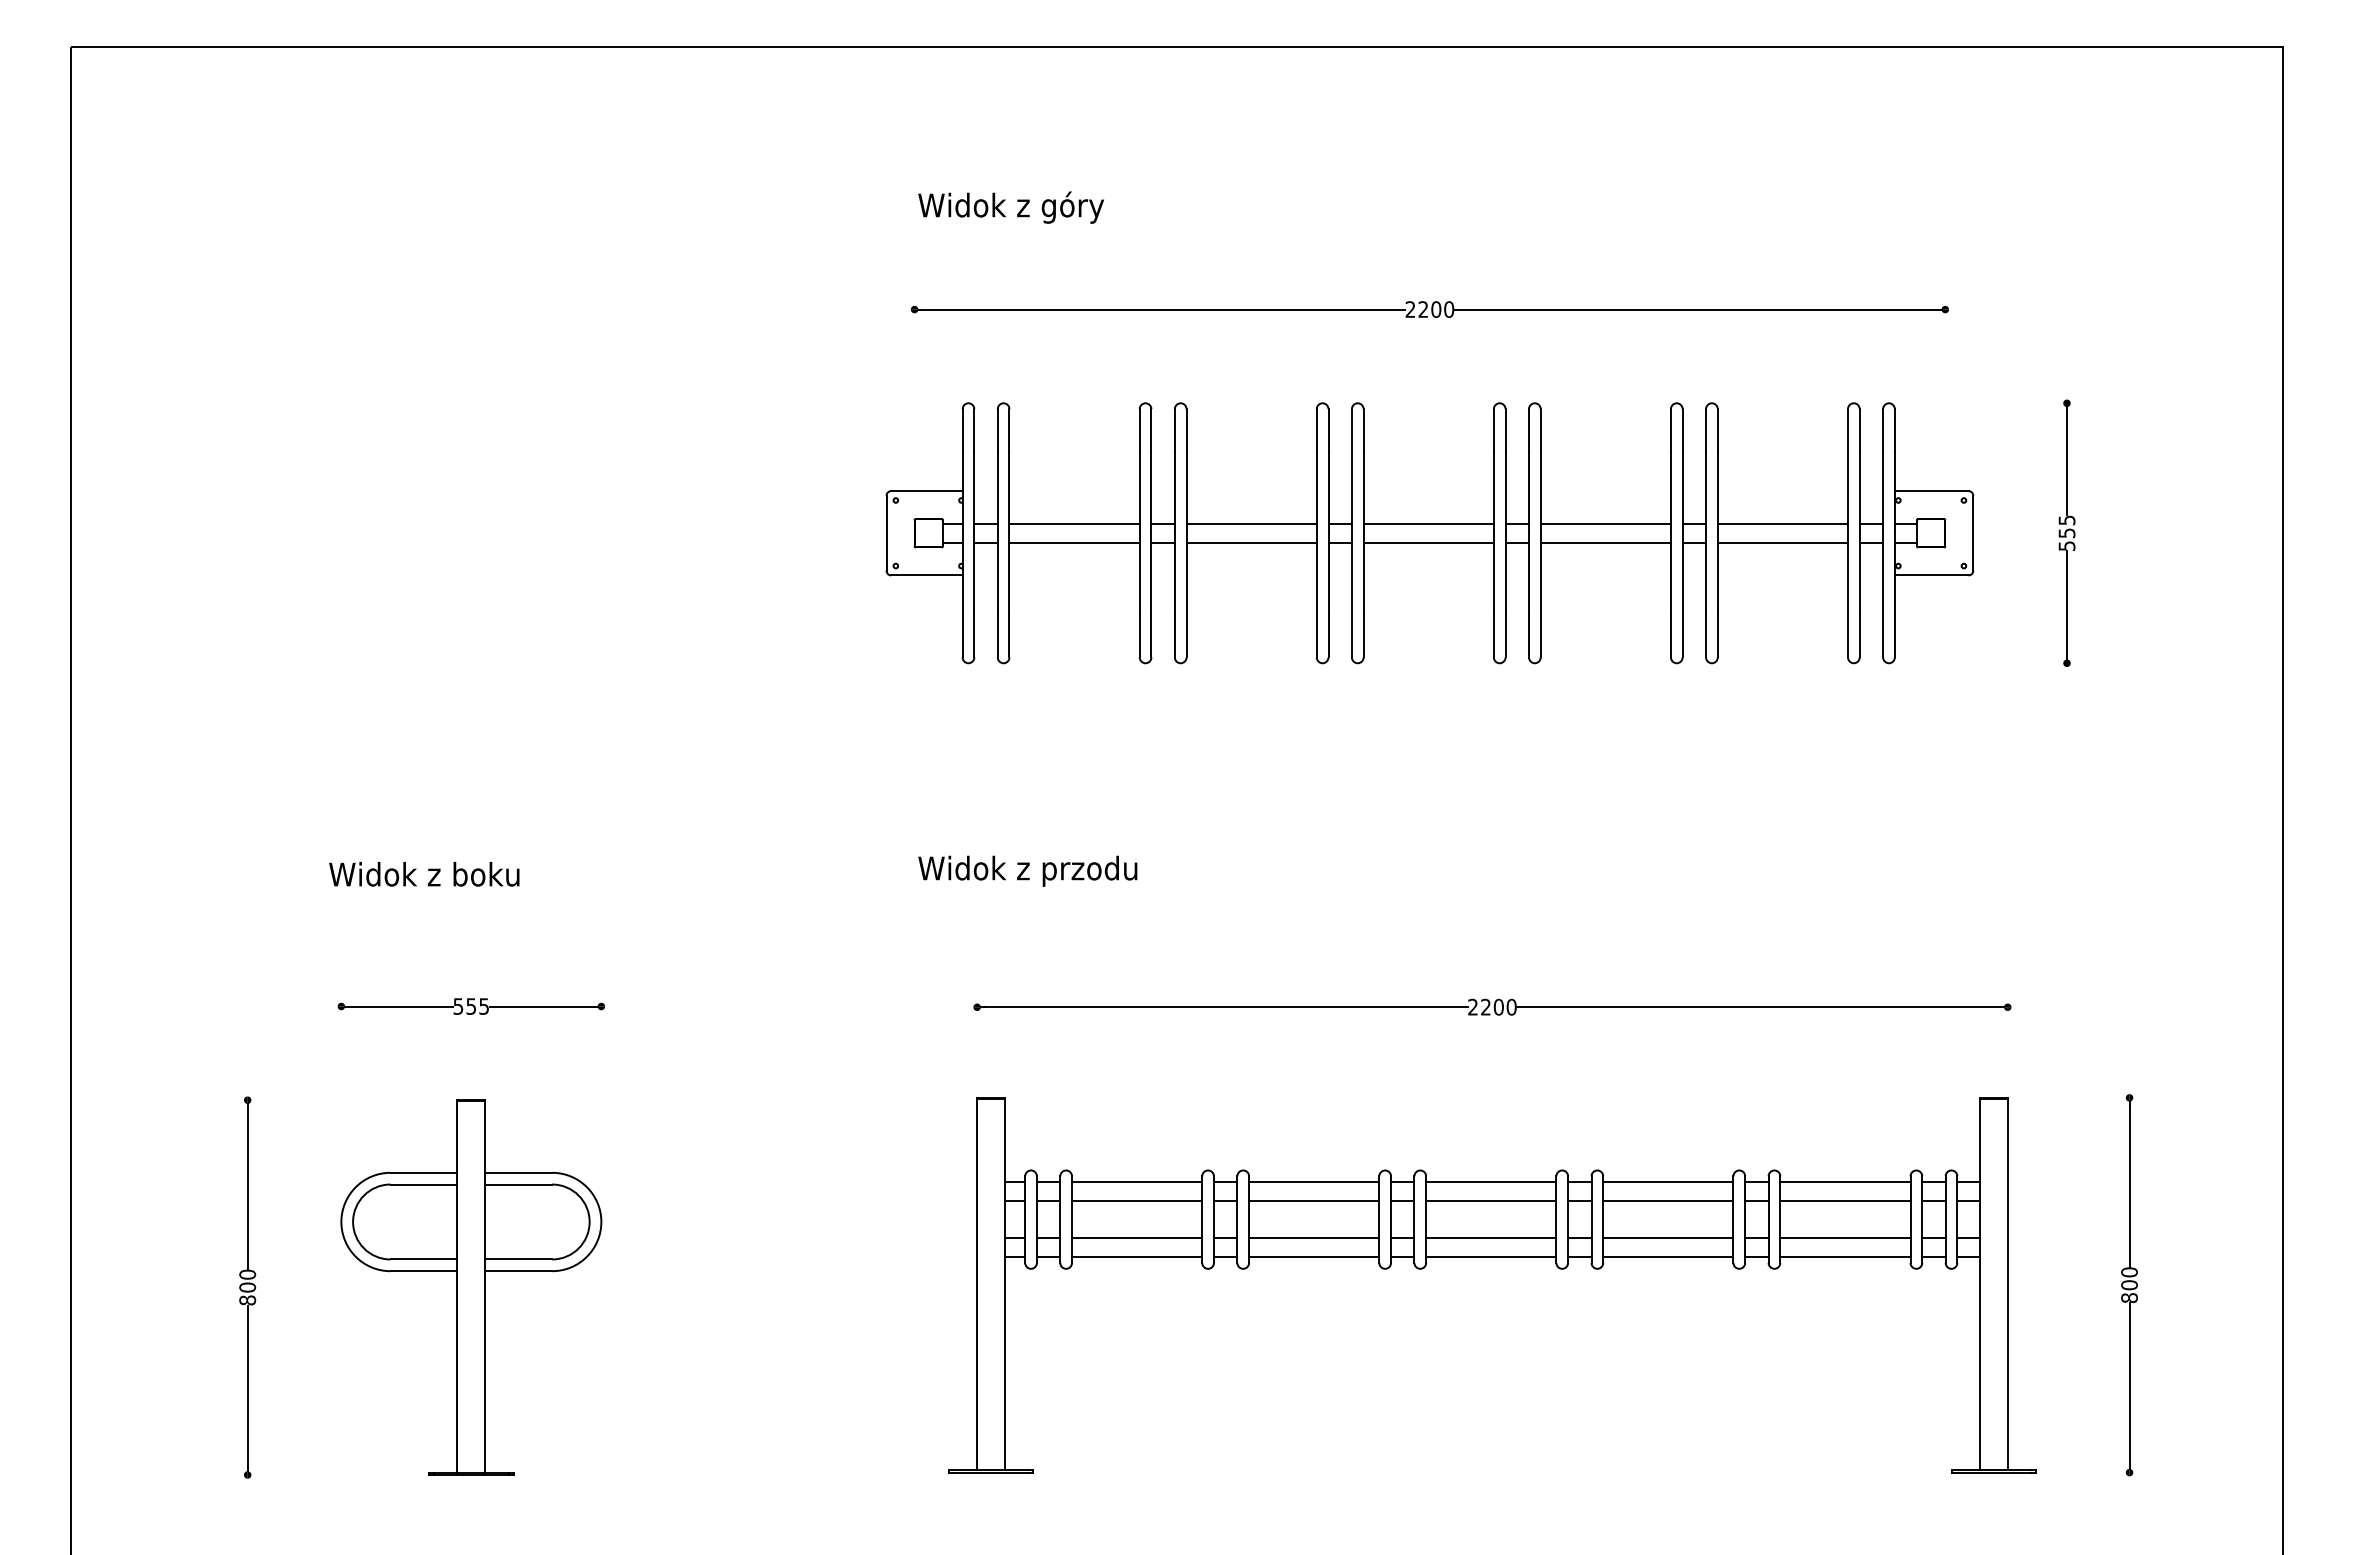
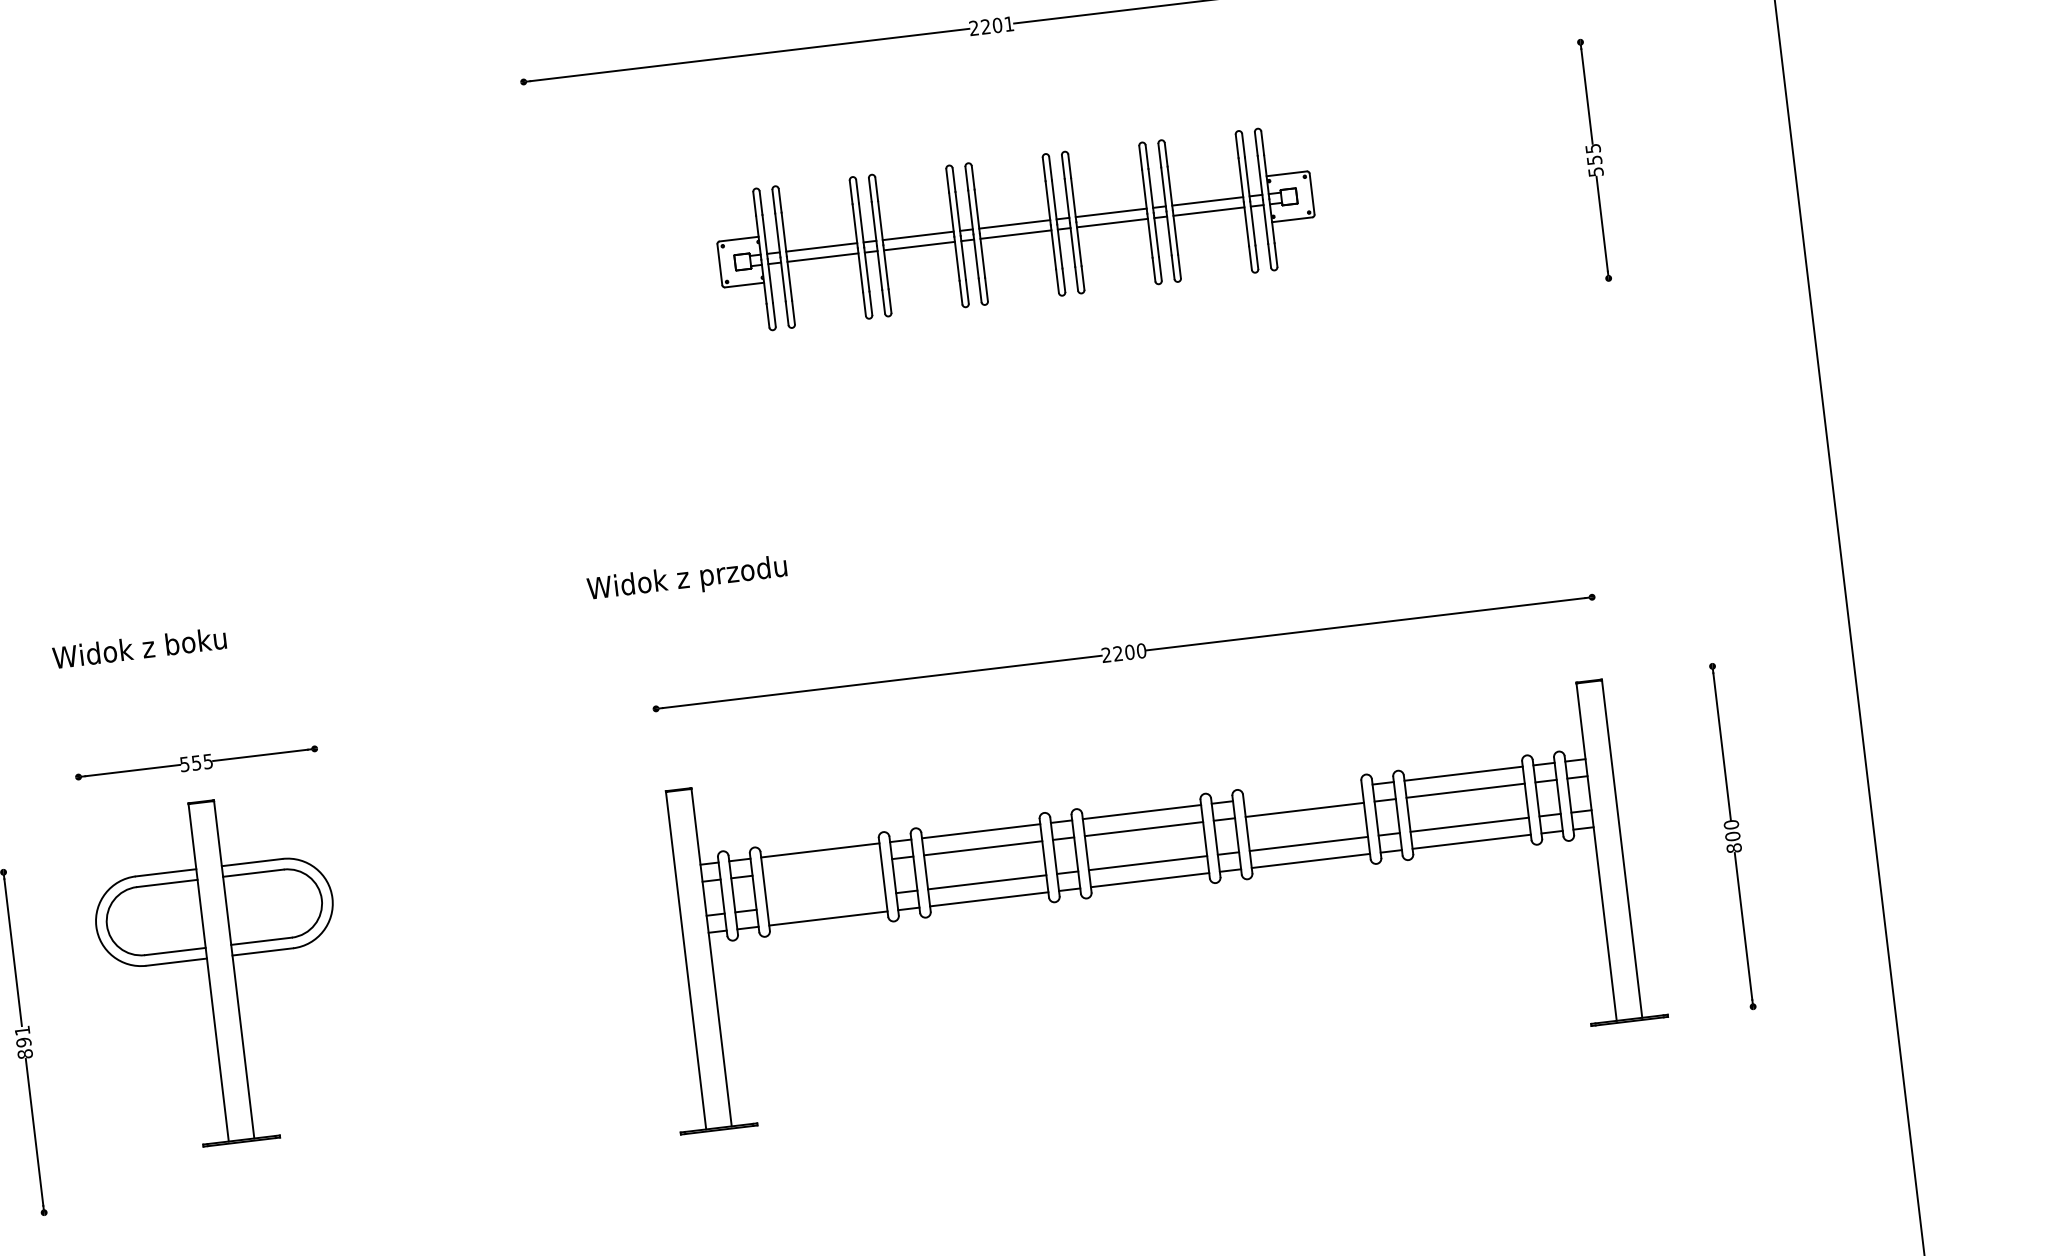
text: (1449, 309) -> (1009, 23), 2200 -> 2201
part: (1429, 533) -> (1015, 229), size x0.6
line: (1668, 1182) -> (1302, 793), removed
line: (1137, 1200) -> (822, 867), removed
line: (1137, 1238) -> (826, 901), removed
text: (247, 1280) -> (22, 1036), 800 -> 891
part: (471, 1287) -> (221, 971), moved

